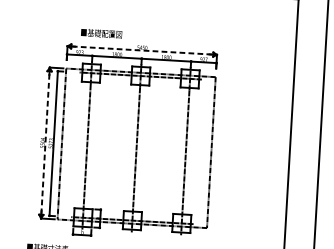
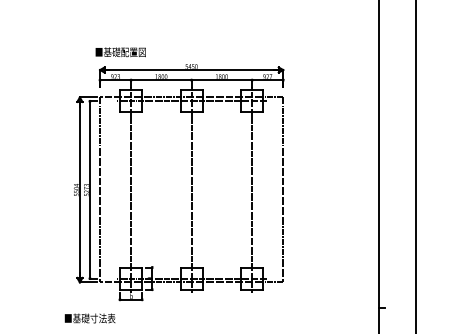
text: (101, 33) -> (120, 52), moved
line: (142, 50) -> (192, 70), dashed -> solid
line: (45, 142) -> (79, 189), dashed -> solid

